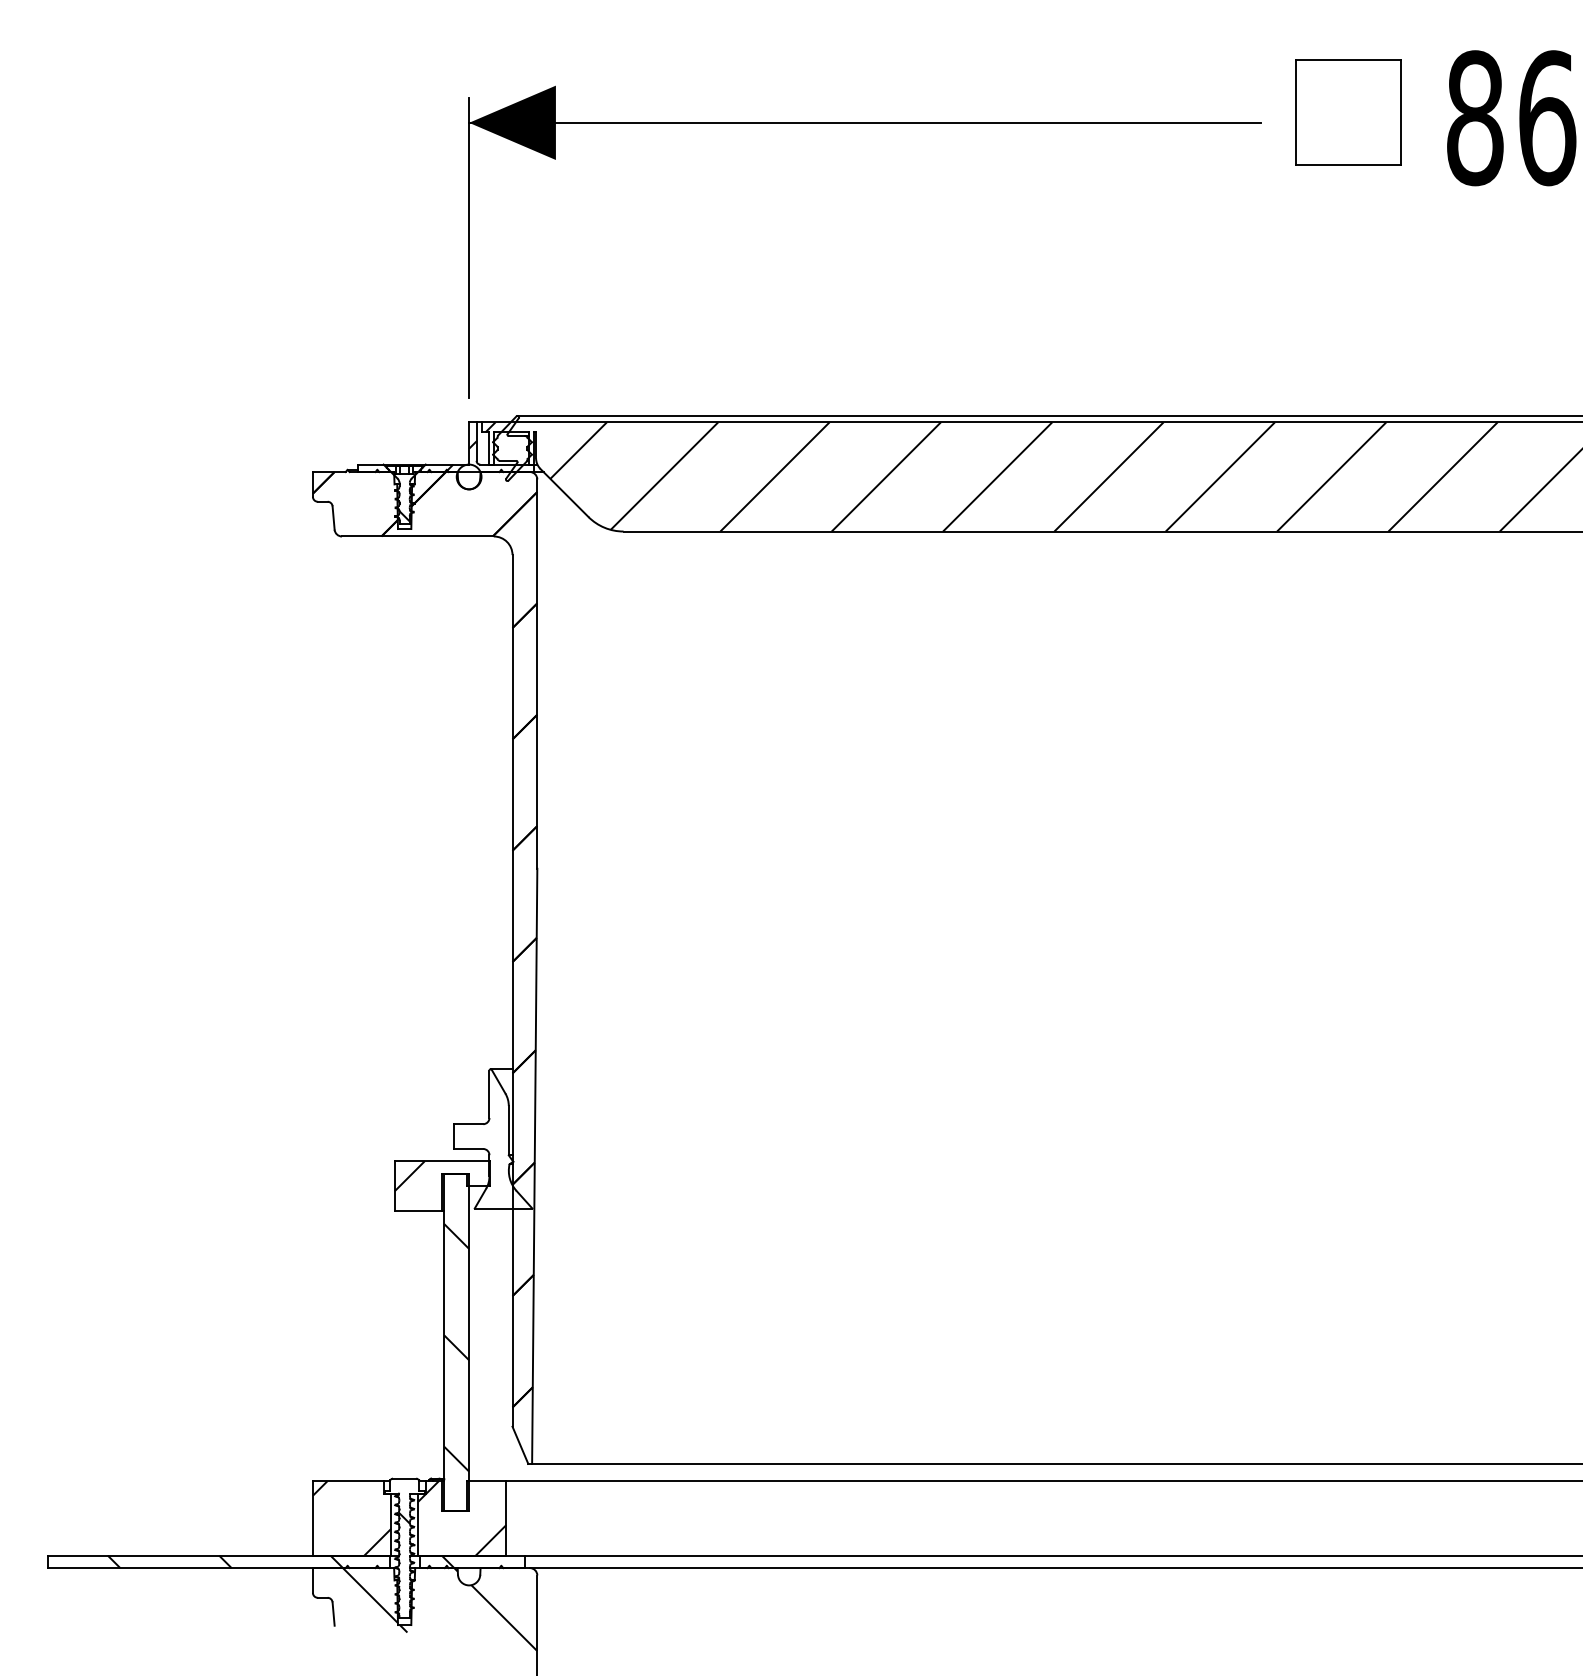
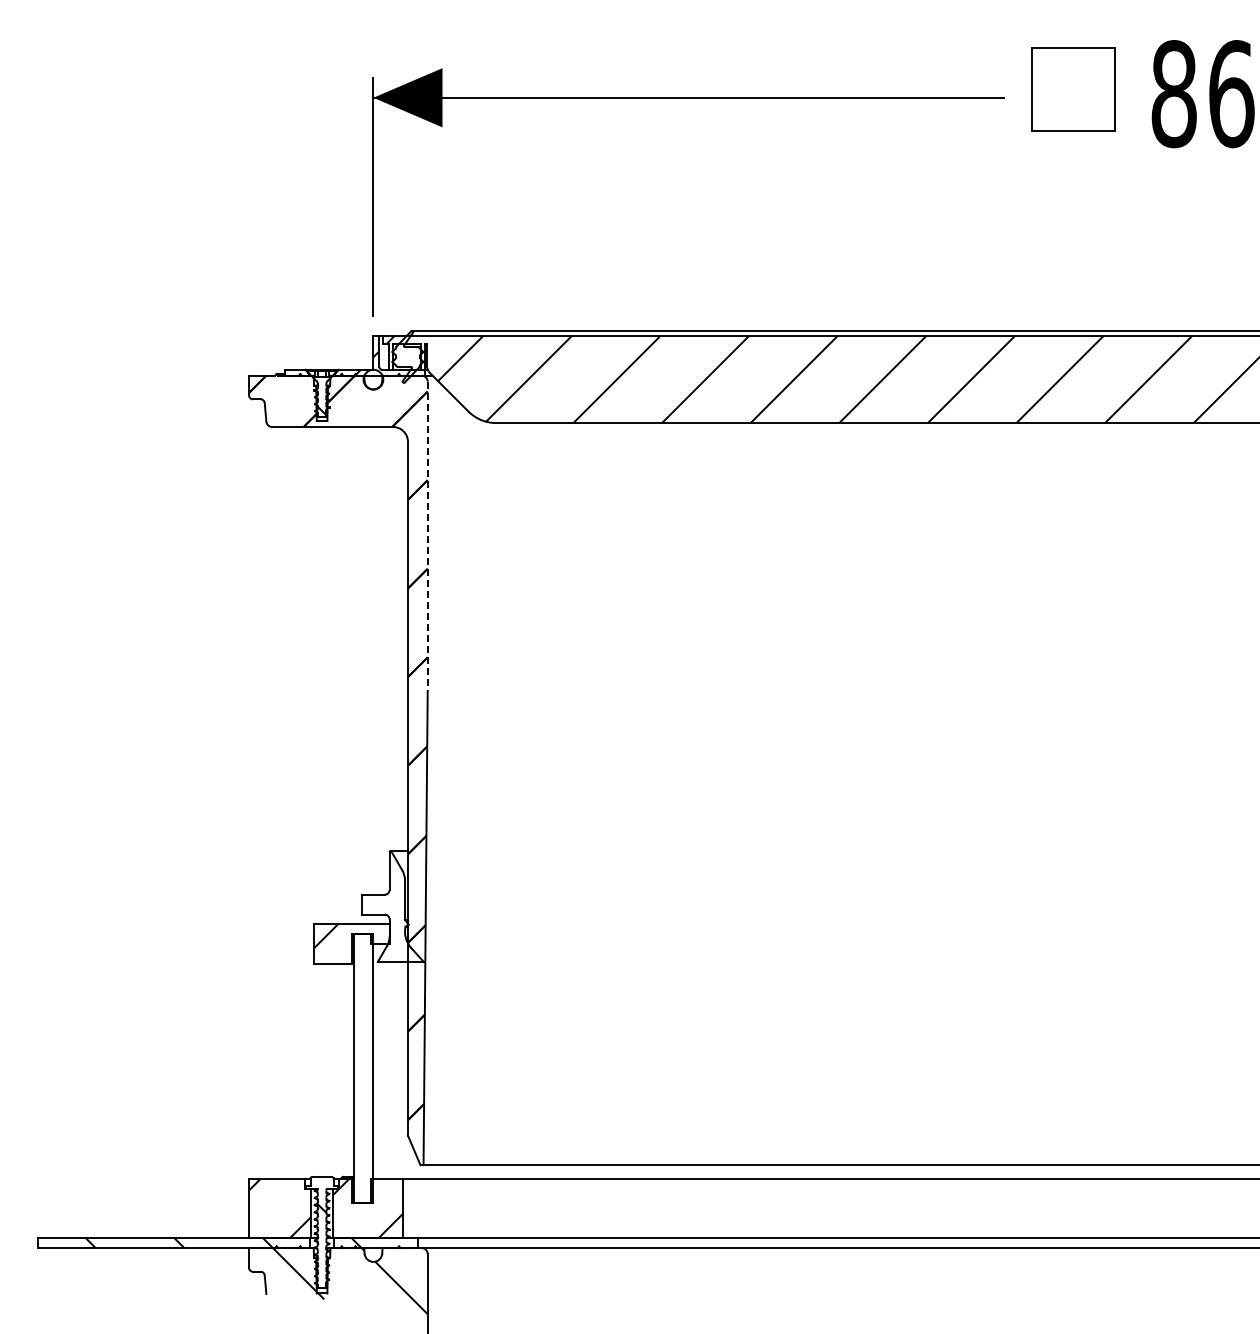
line: (537, 674) -> (427, 536), solid -> dashed
hatch: (456, 1347) -> (363, 1072), removed

